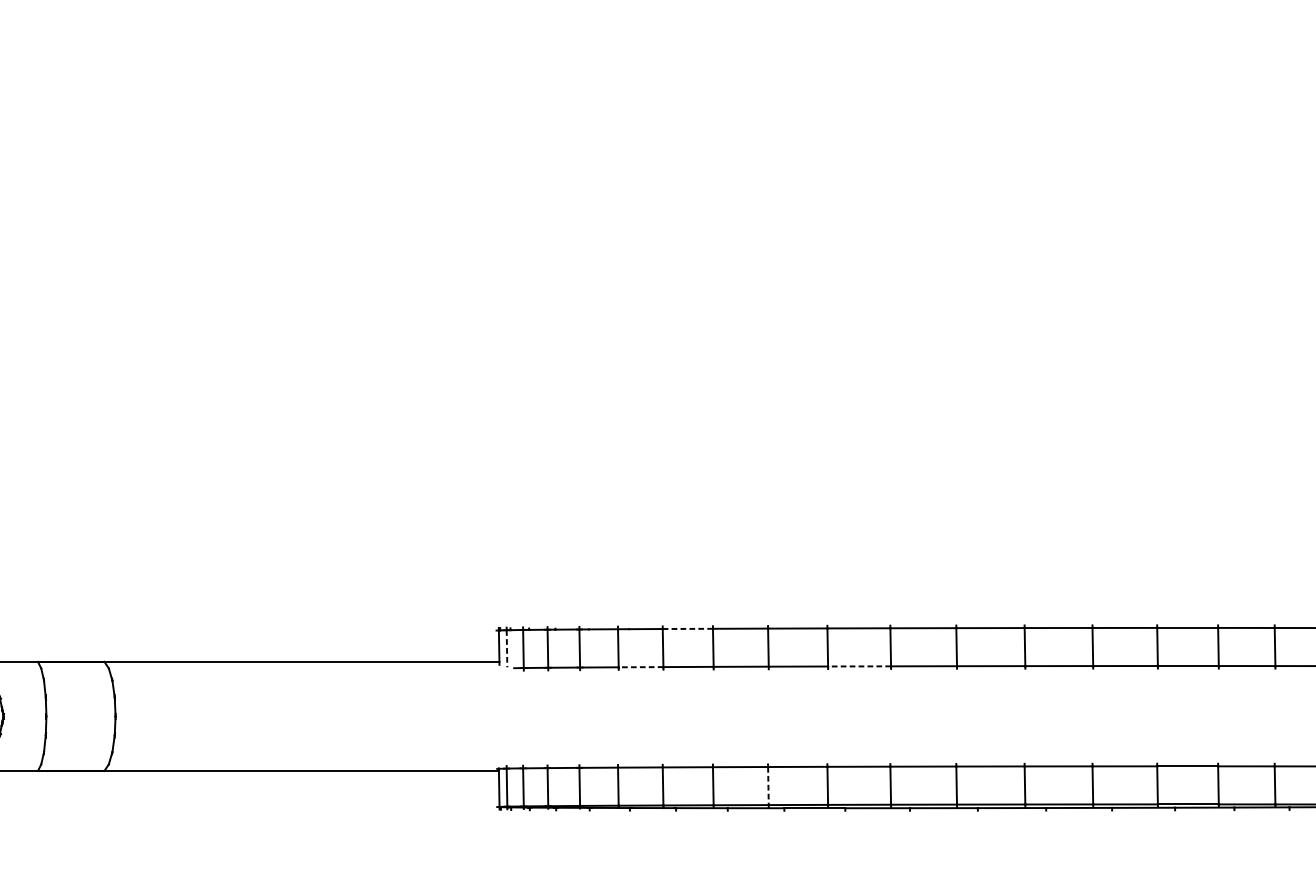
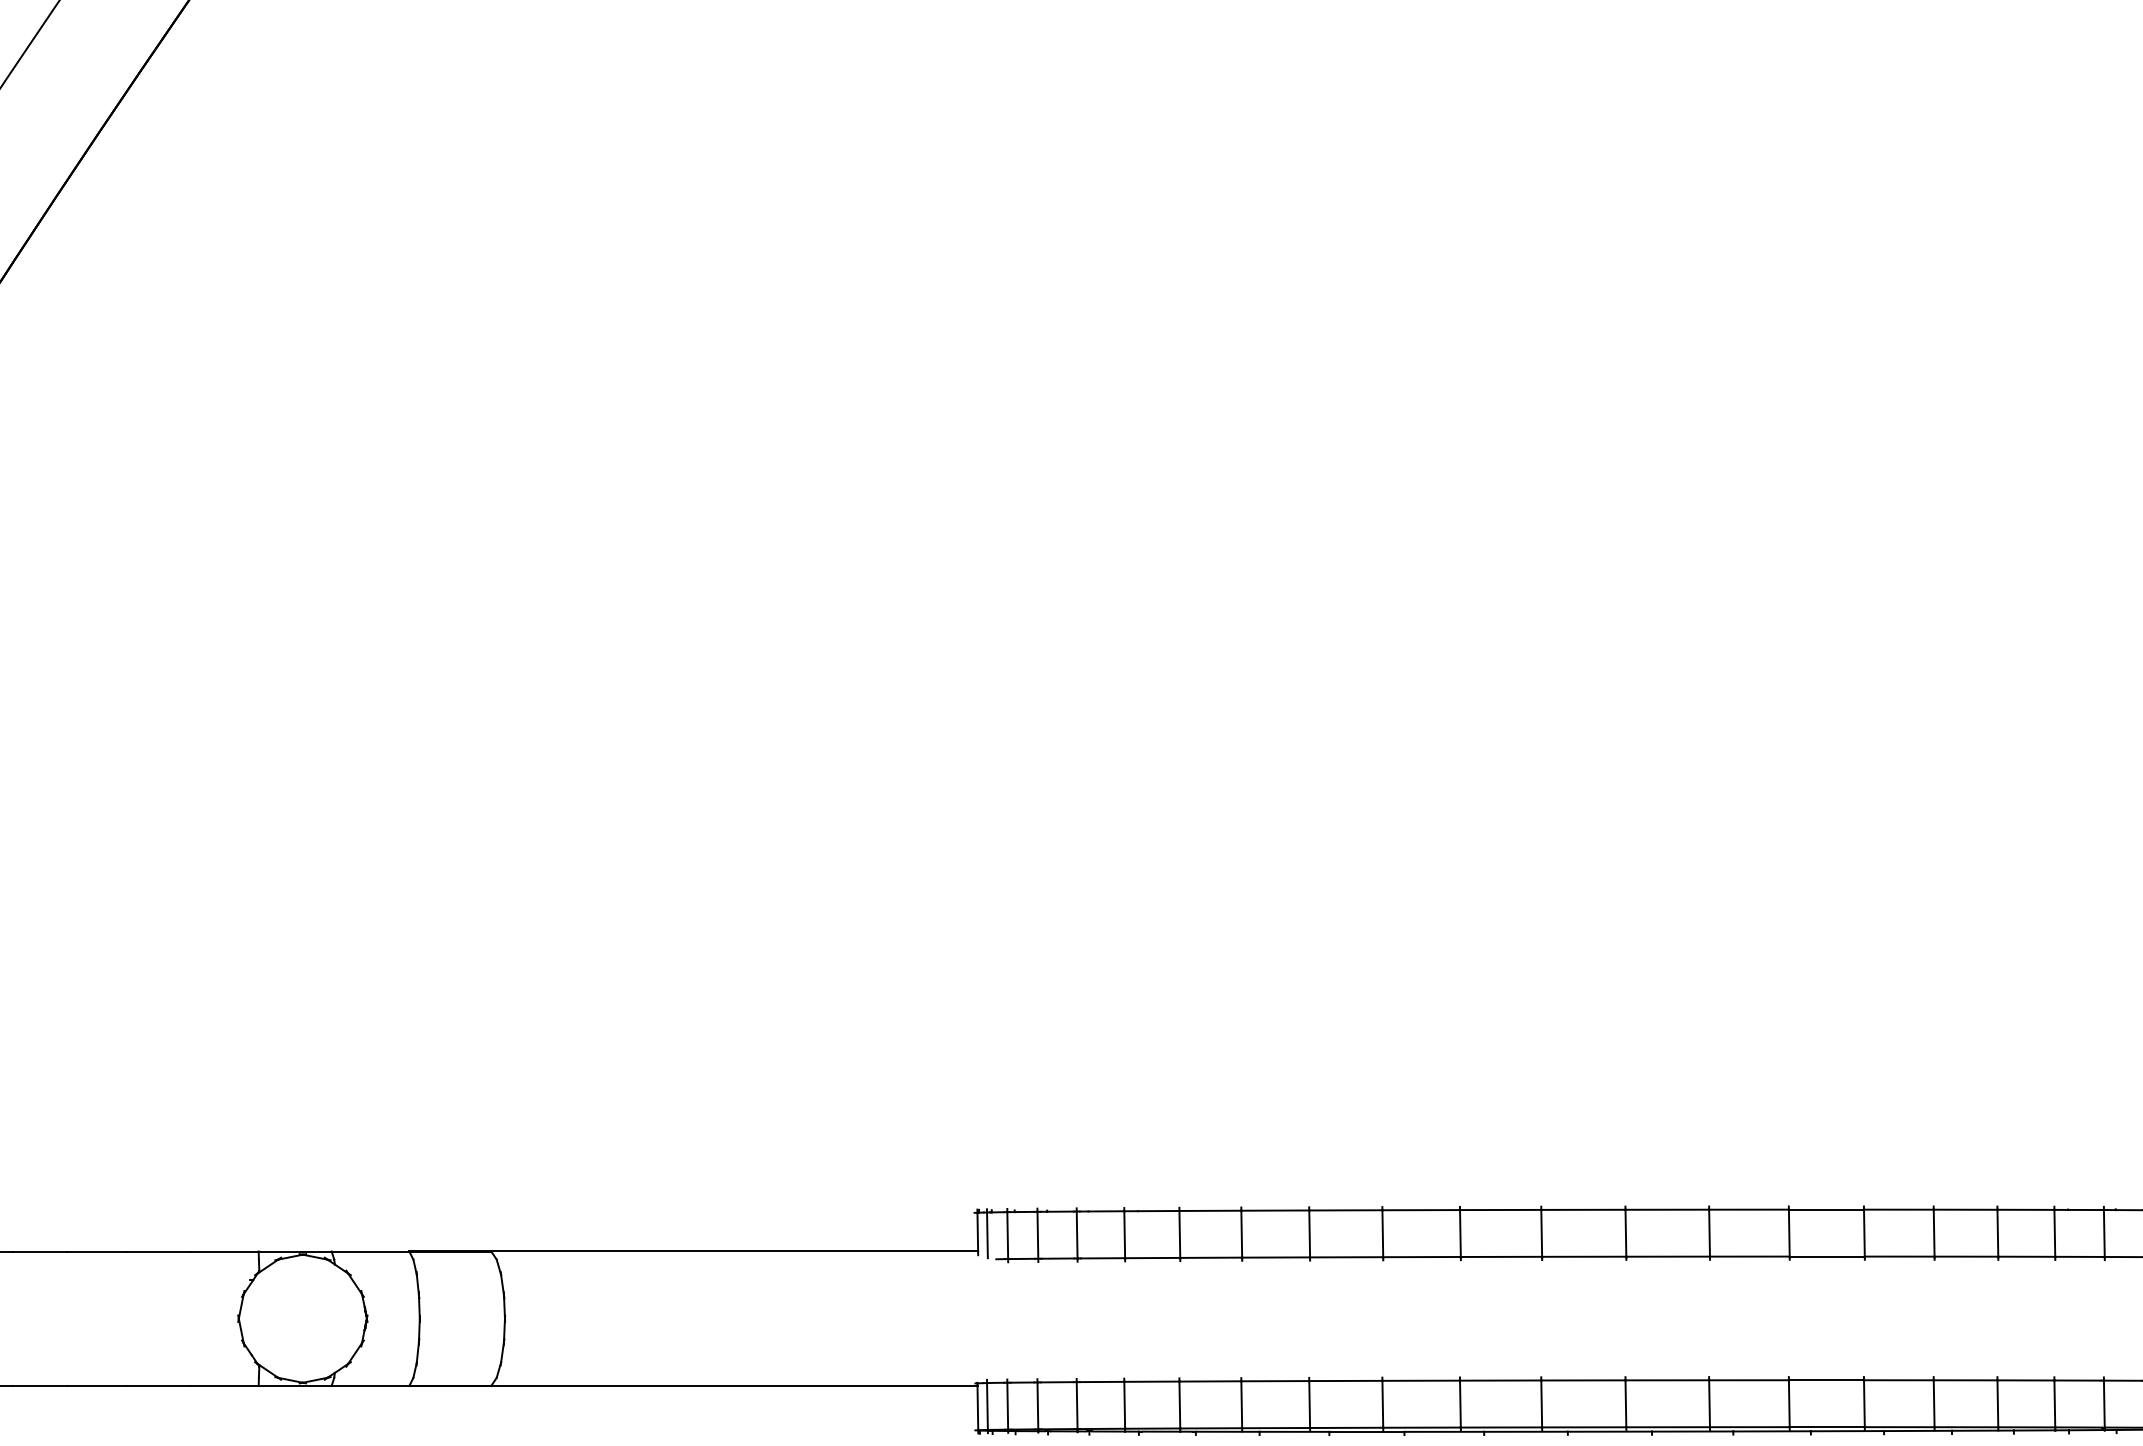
line: (687, 628) -> (1210, 1210), dashed -> solid
line: (507, 648) -> (987, 1235), dashed -> solid
line: (859, 666) -> (1422, 1257), dashed -> solid
line: (640, 667) -> (1152, 1258), dashed -> solid
line: (768, 786) -> (1309, 1405), dashed -> solid

